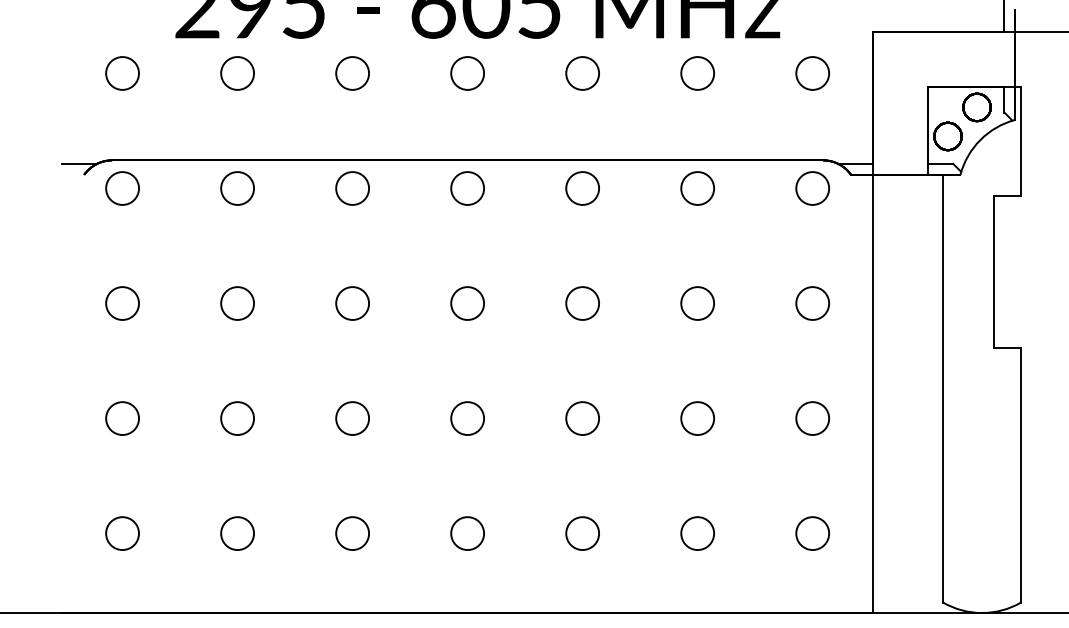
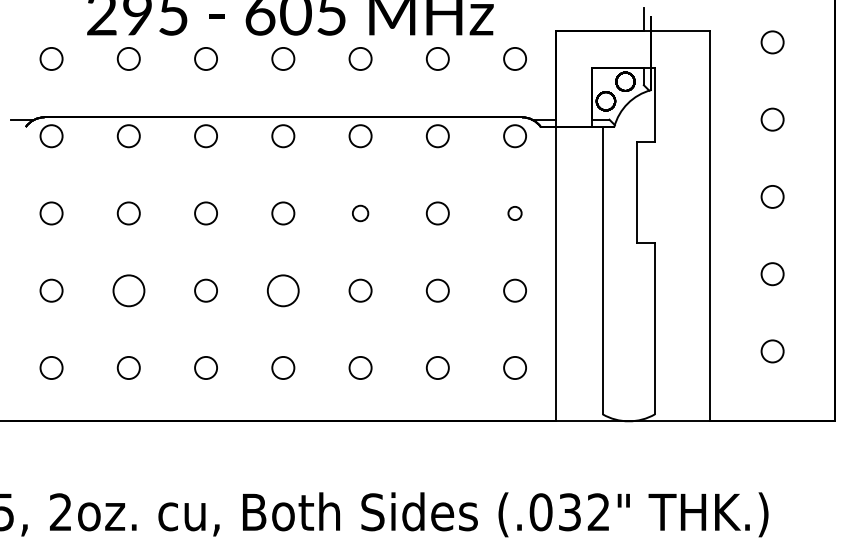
circle: (582, 303) -> (360, 213), size x0.7
circle: (811, 303) -> (514, 213), size x0.6
circle: (237, 418) -> (128, 290), size x1.4
circle: (467, 418) -> (283, 290), size x1.4

